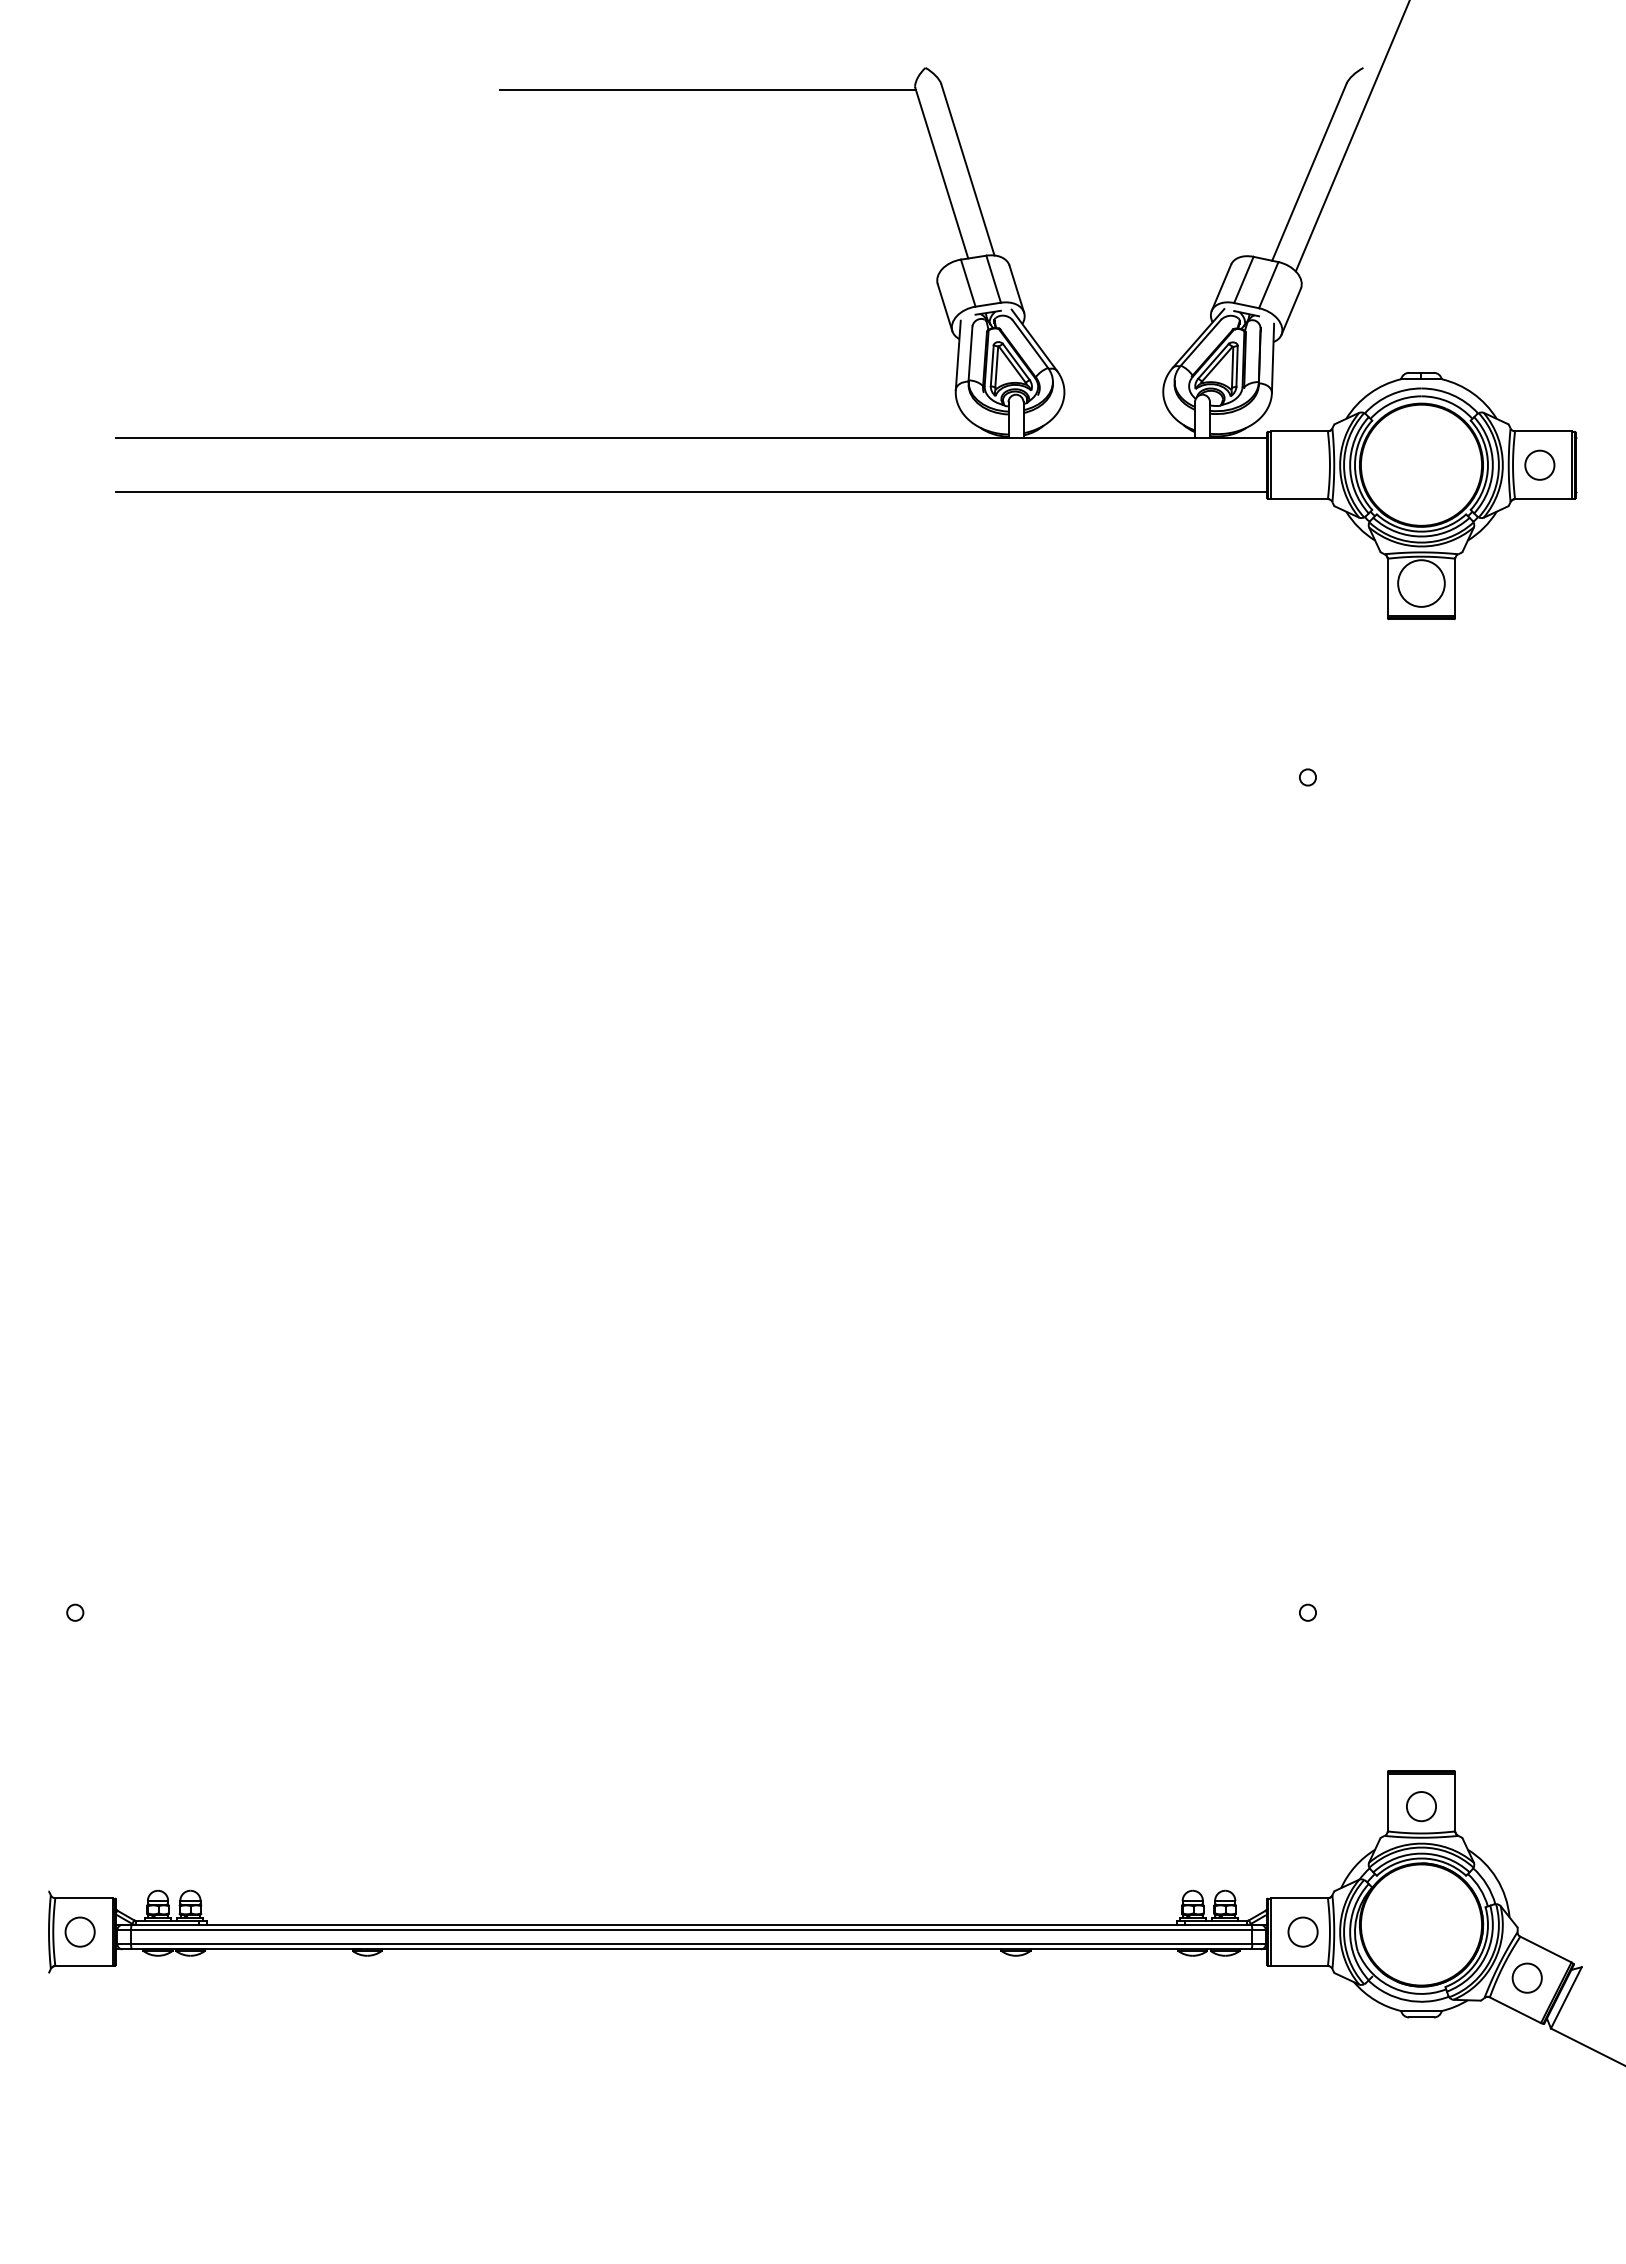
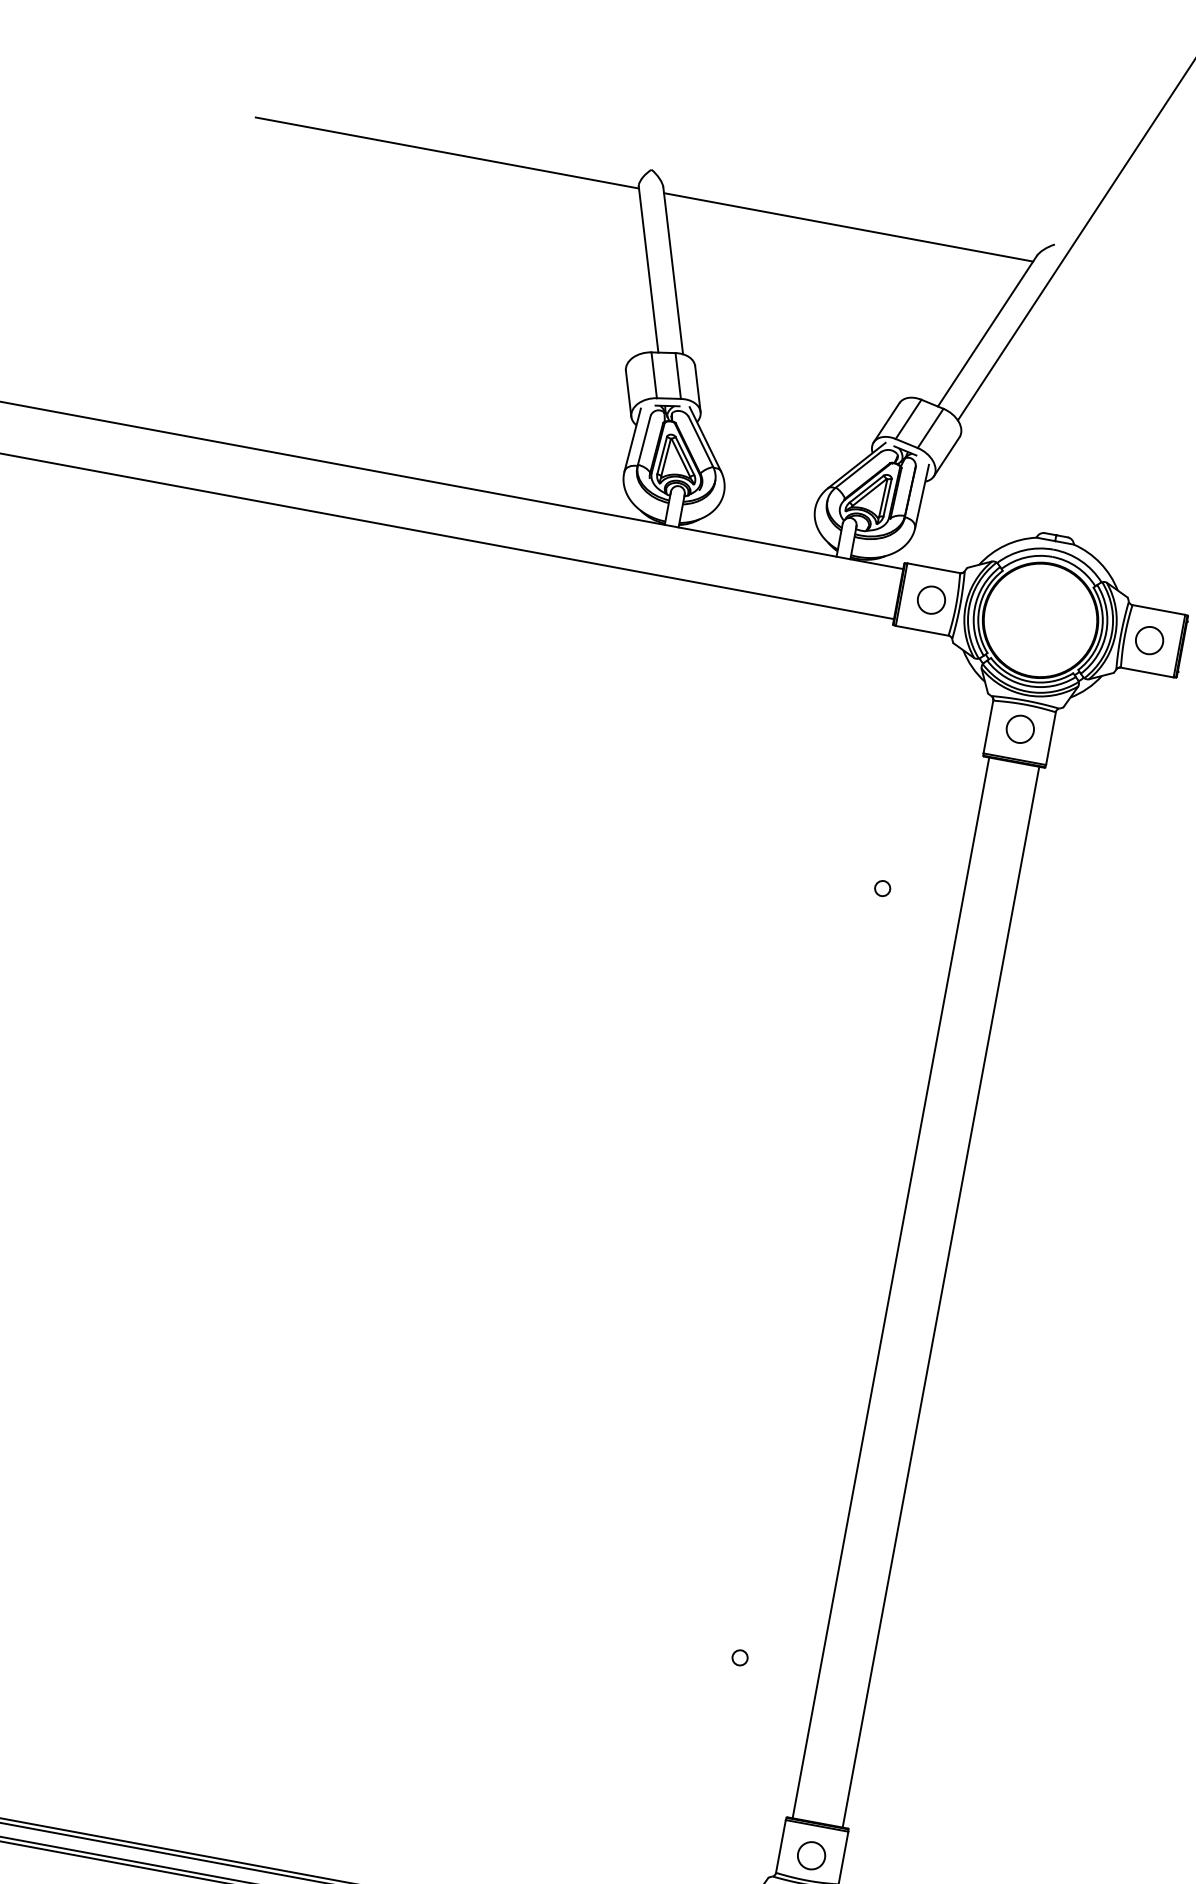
line: (1143, 90) -> (848, 227), added
circle: (1302, 464) -> (931, 599), added
circle: (1421, 583) -> (1020, 729), size x0.62
line: (1394, 1194) -> (891, 1287), added
line: (1448, 1194) -> (940, 1296), added

